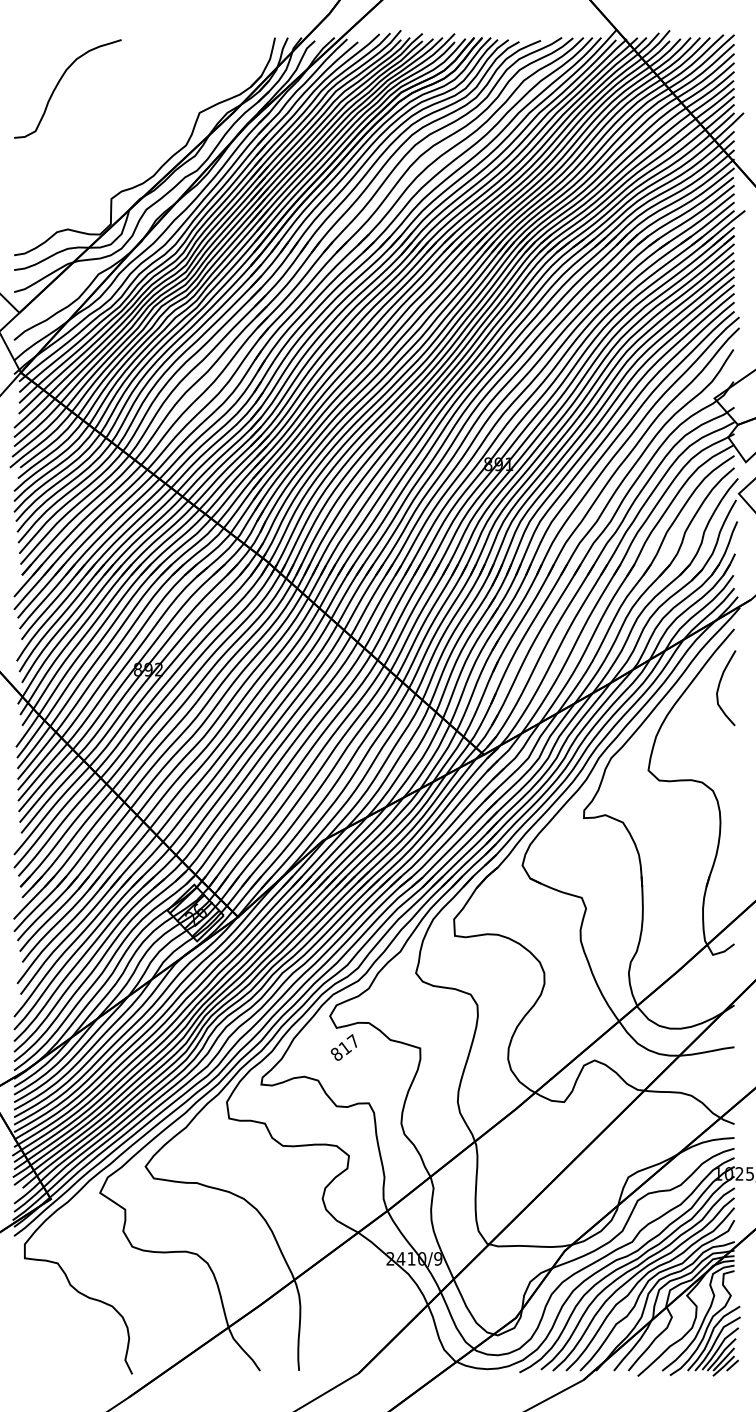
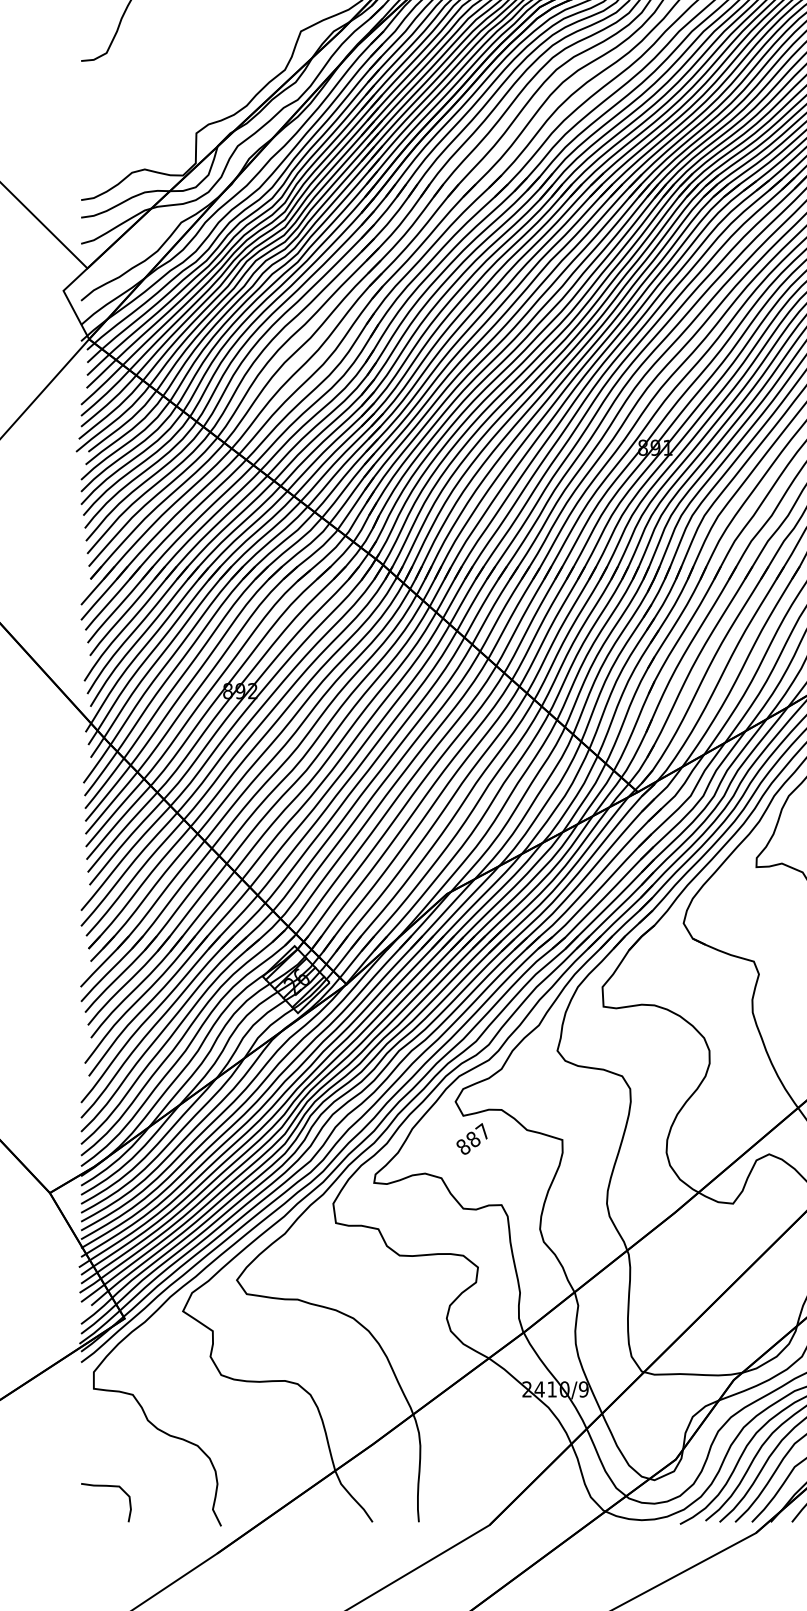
text: (345, 1047) -> (473, 1138), 817 -> 887
curve: (35, 1341) -> (106, 1487), added

